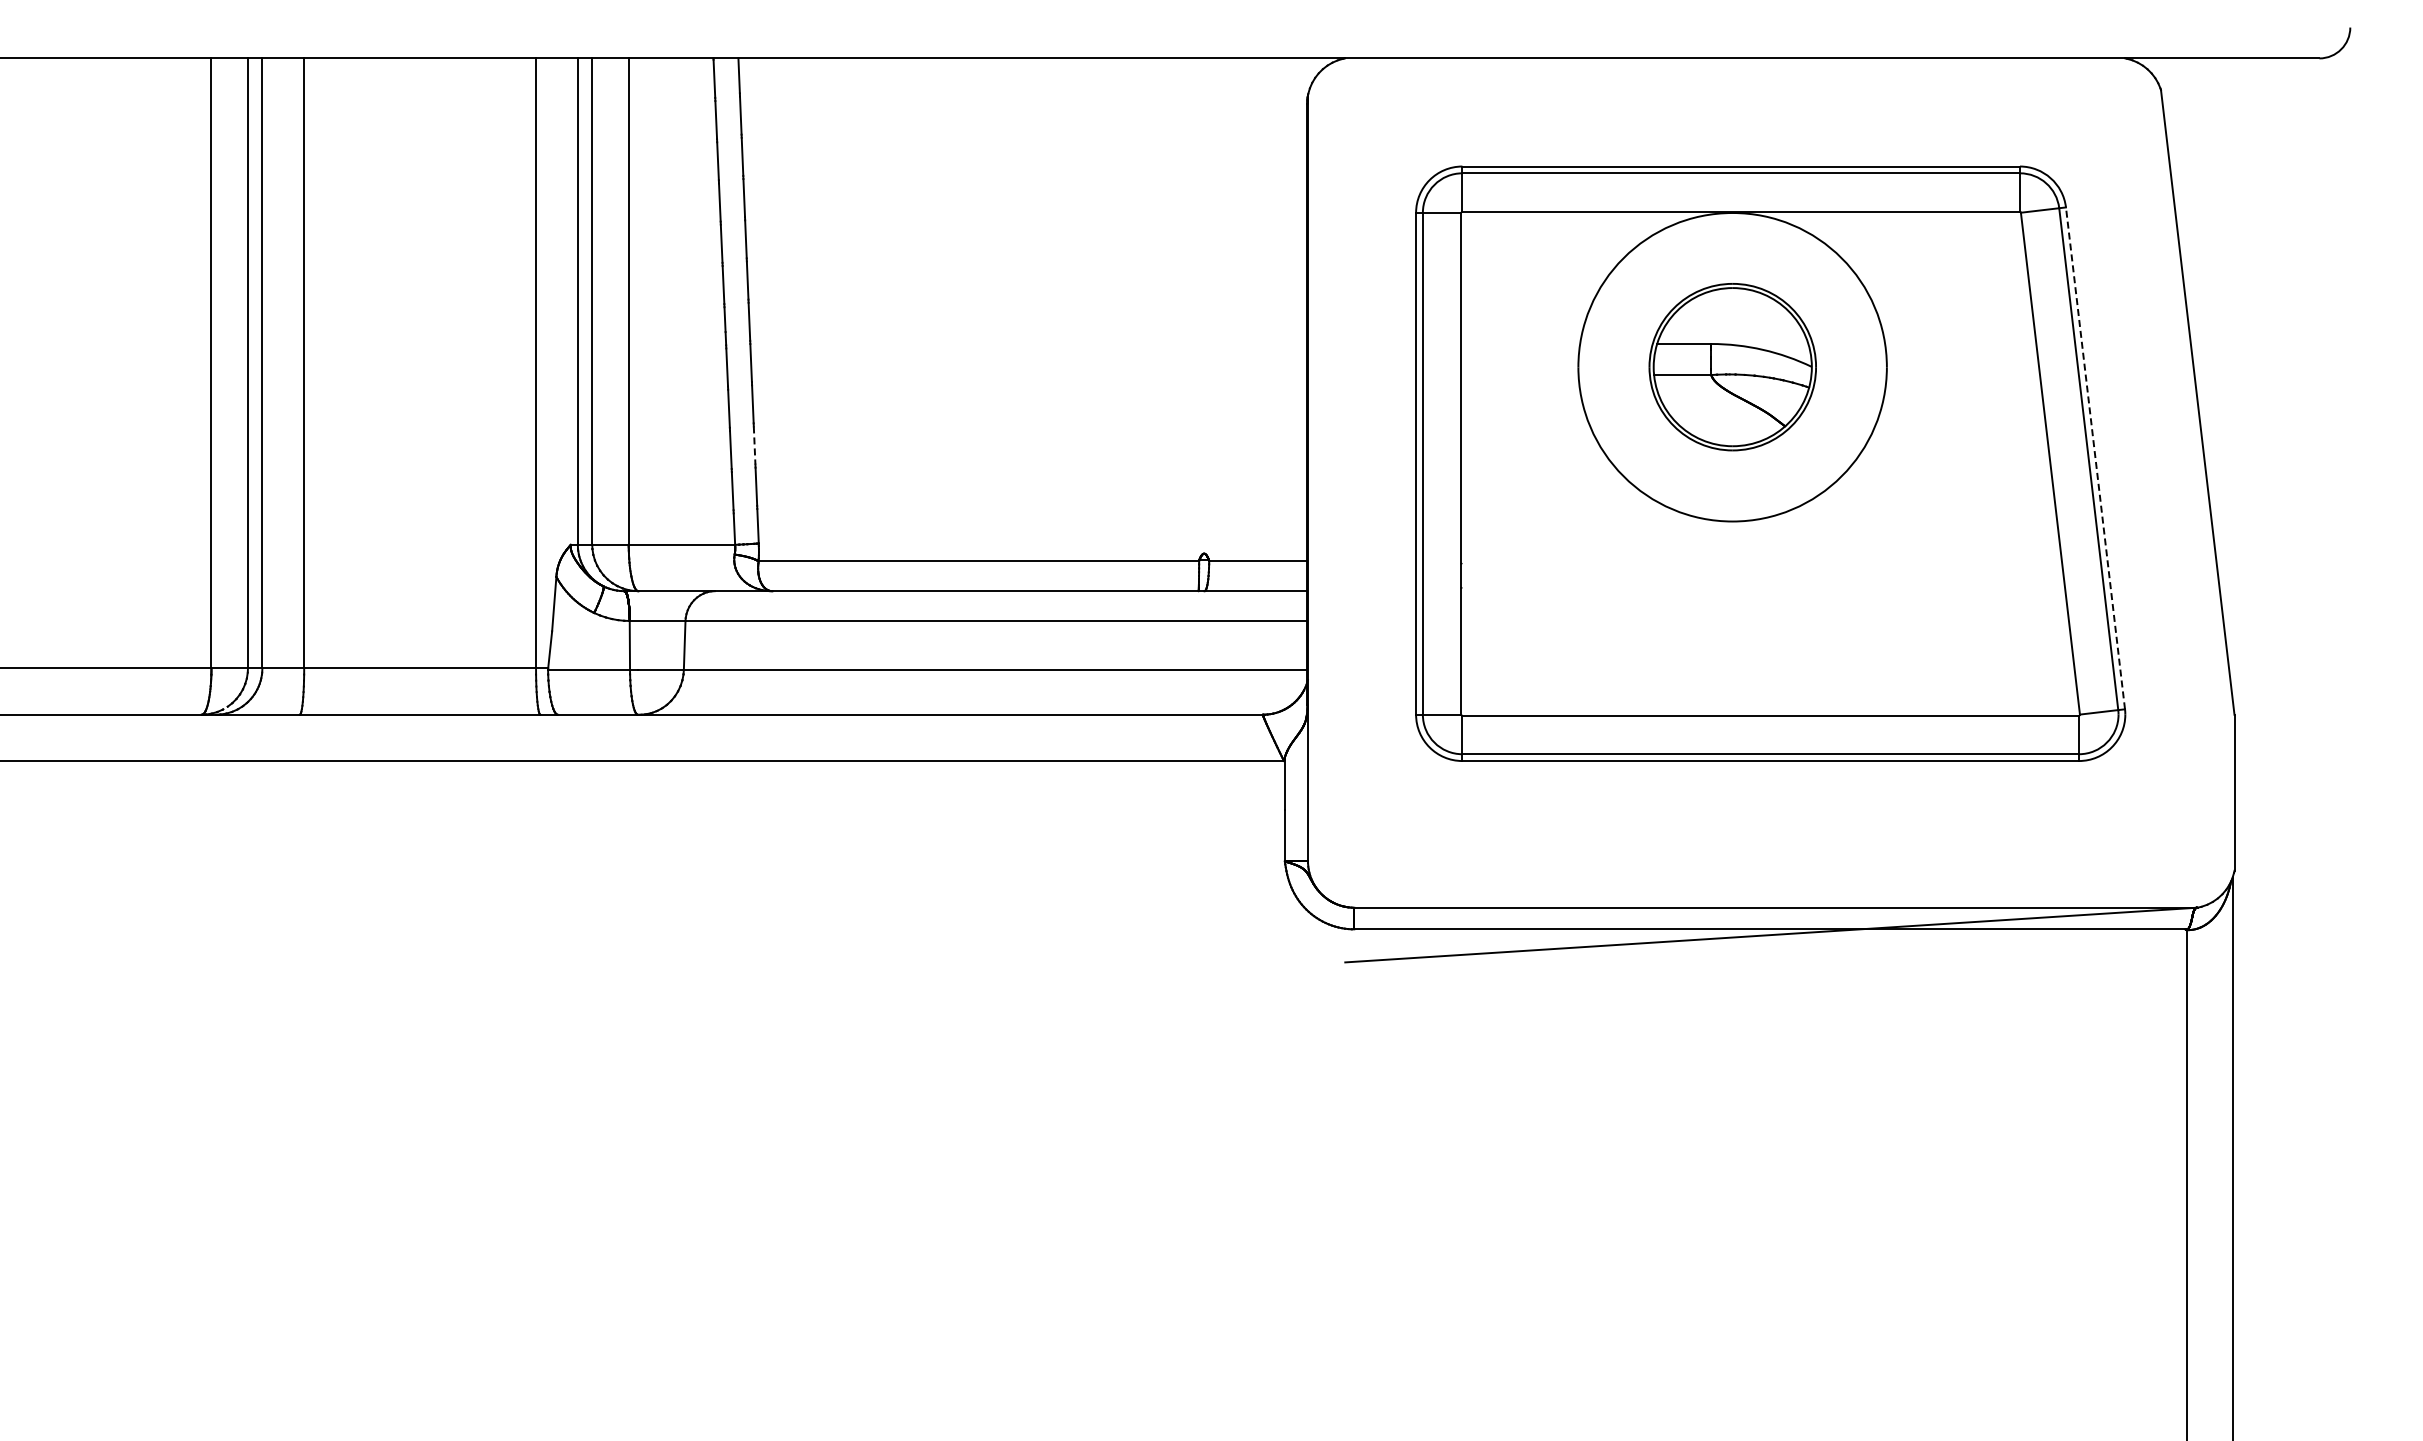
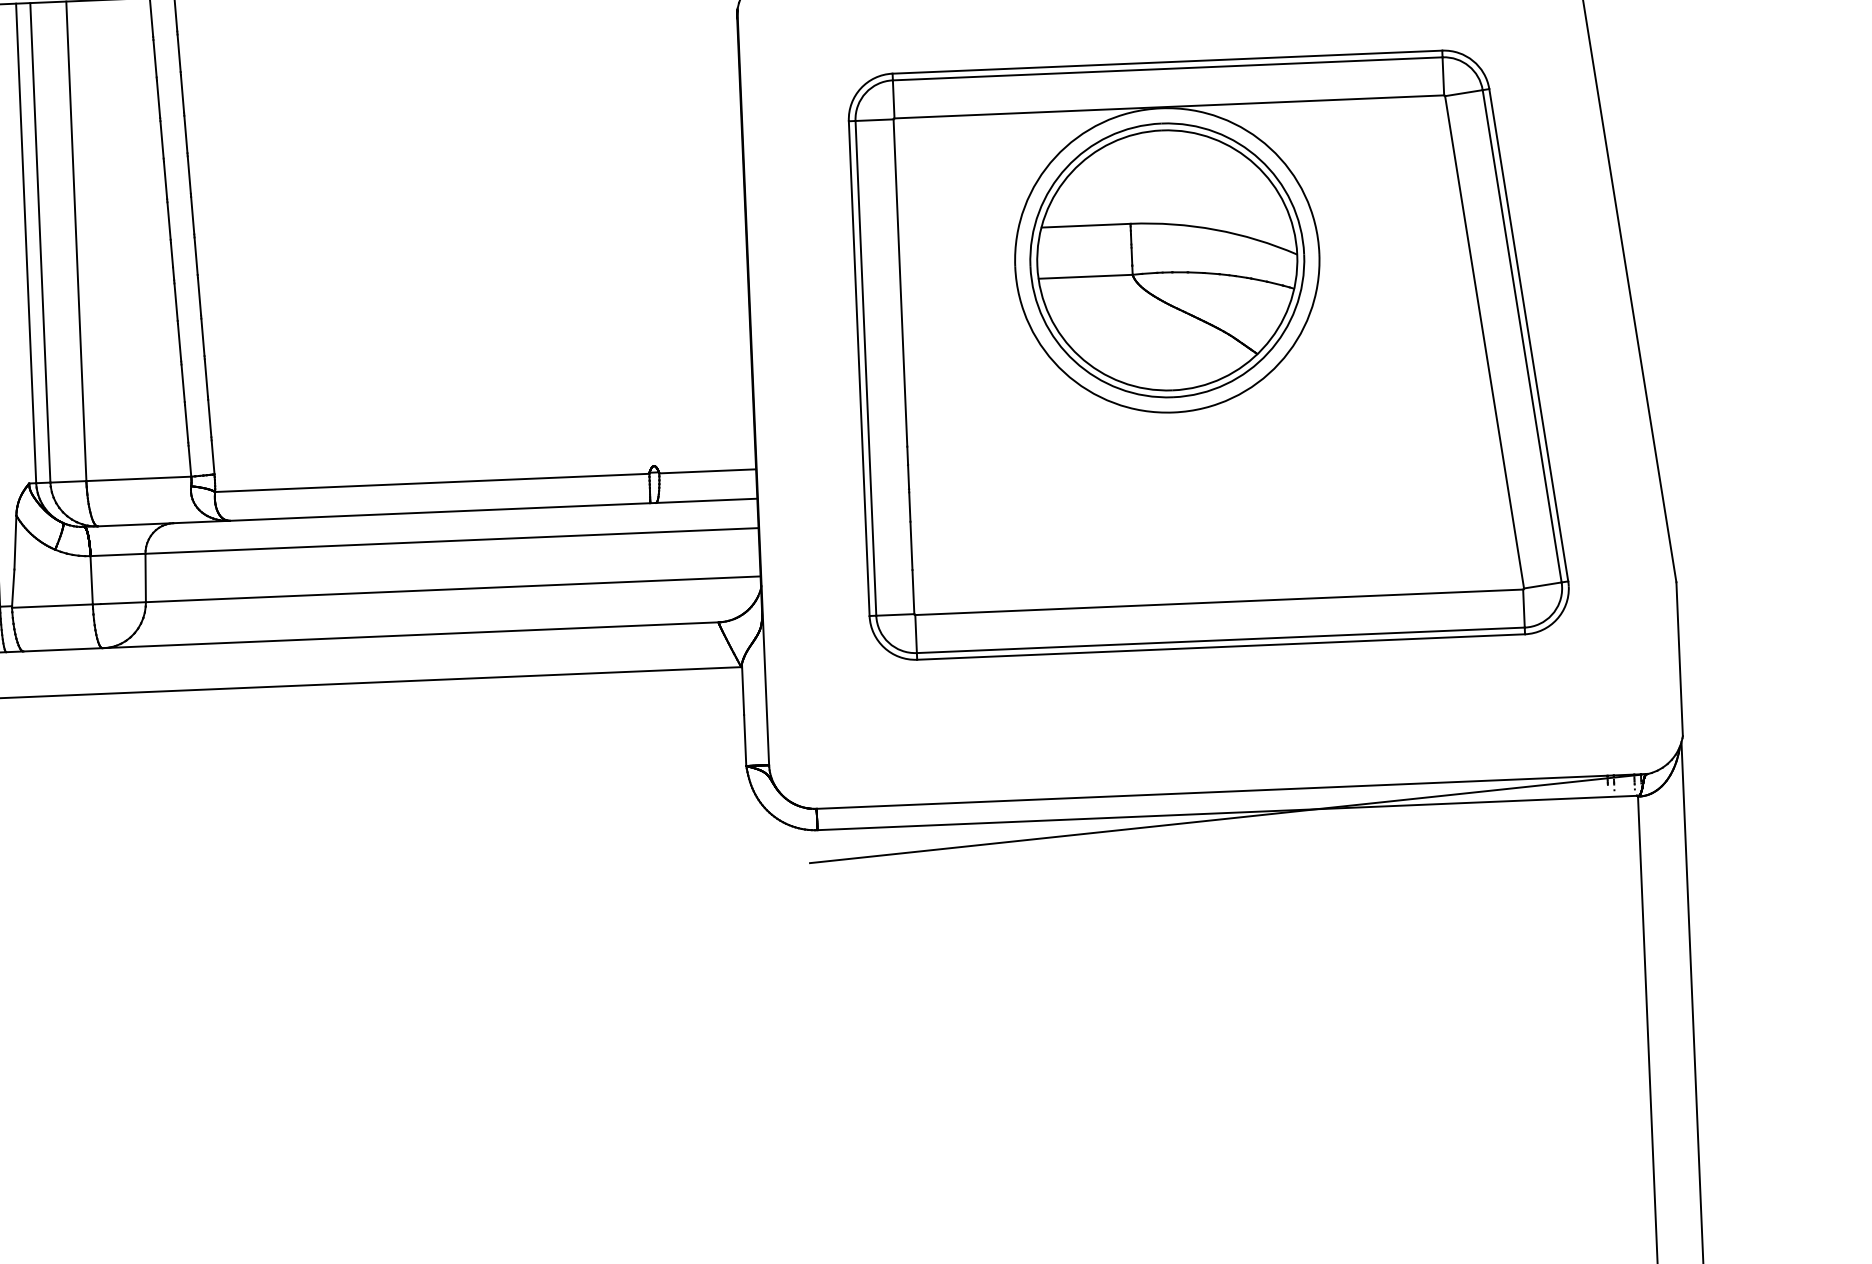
part: (1732, 366) -> (1167, 259), size x1.67
line: (754, 446) -> (206, 378), dashed -> solid
line: (2095, 458) -> (1528, 335), dashed -> solid

